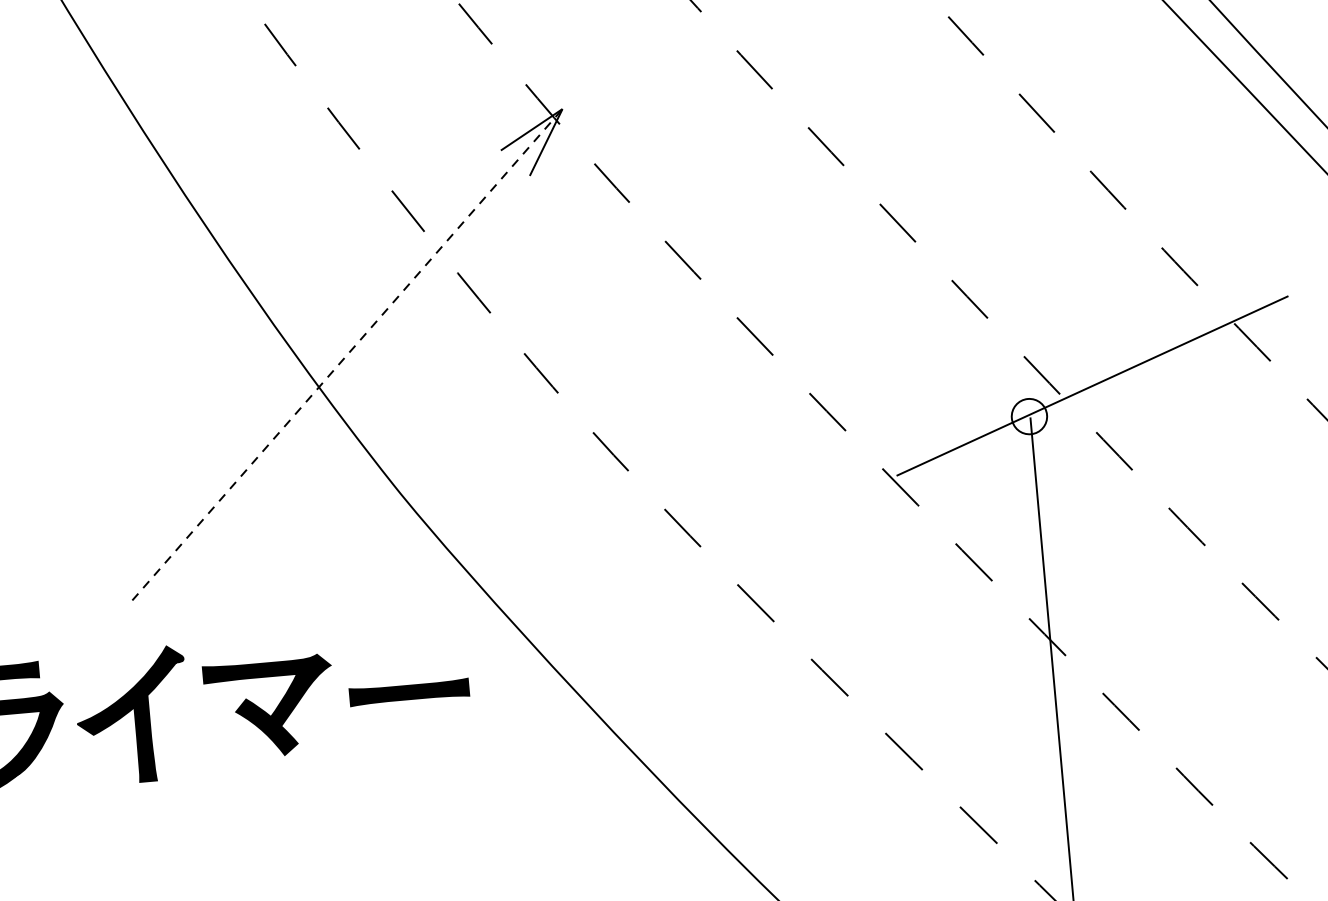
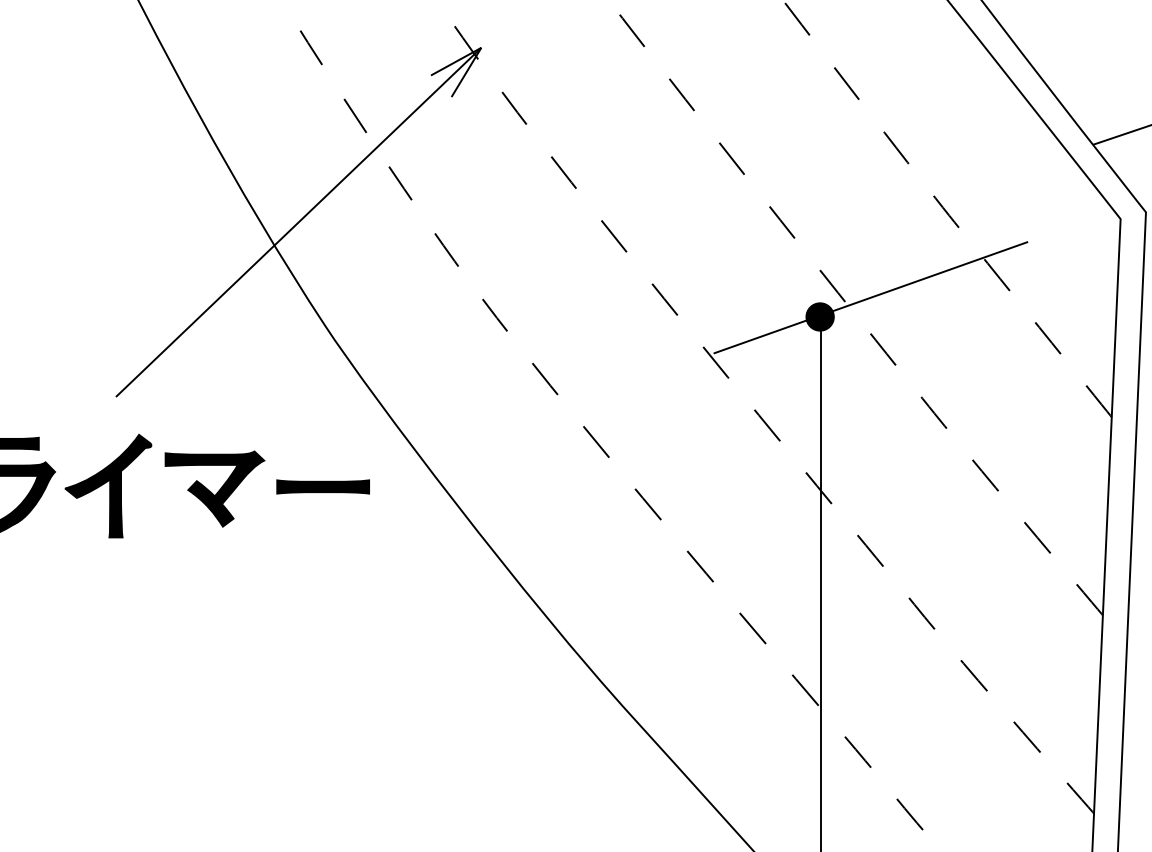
line: (347, 354) -> (298, 222), dashed -> solid
fill: (1028, 416) -> (819, 316), added

